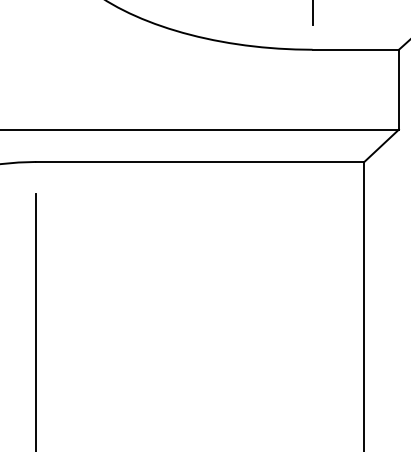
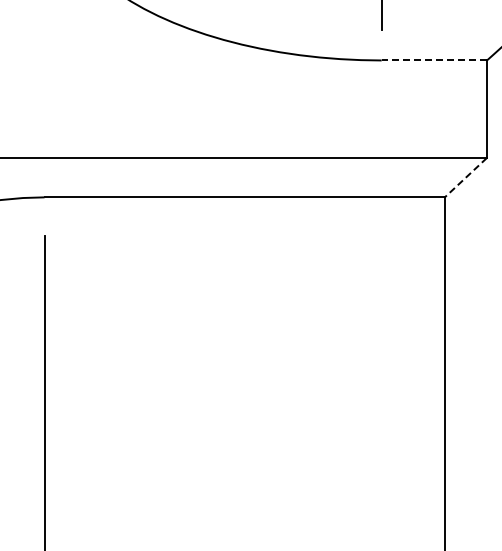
line: (355, 49) -> (434, 60), solid -> dashed
line: (381, 145) -> (465, 177), solid -> dashed

